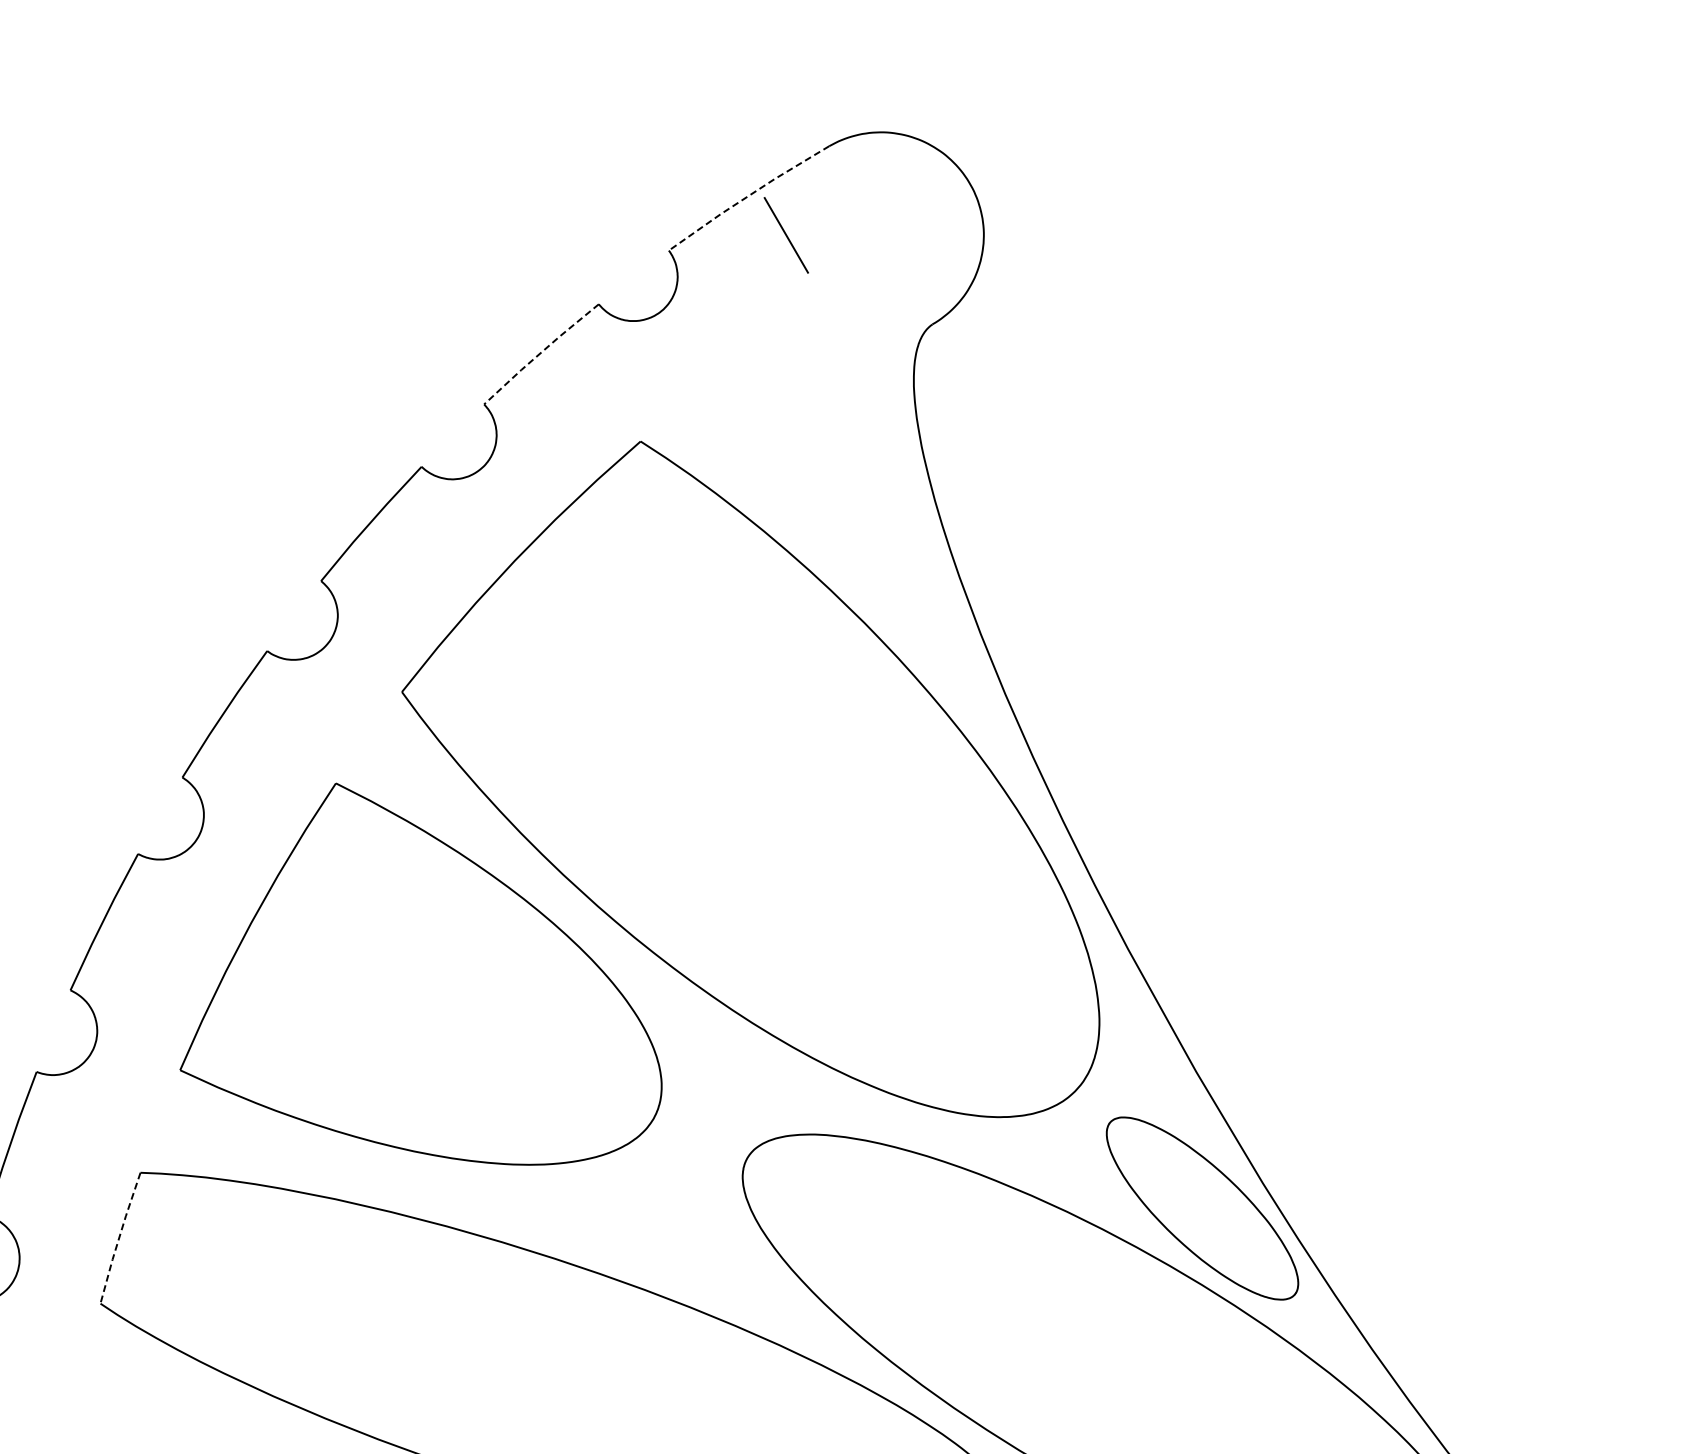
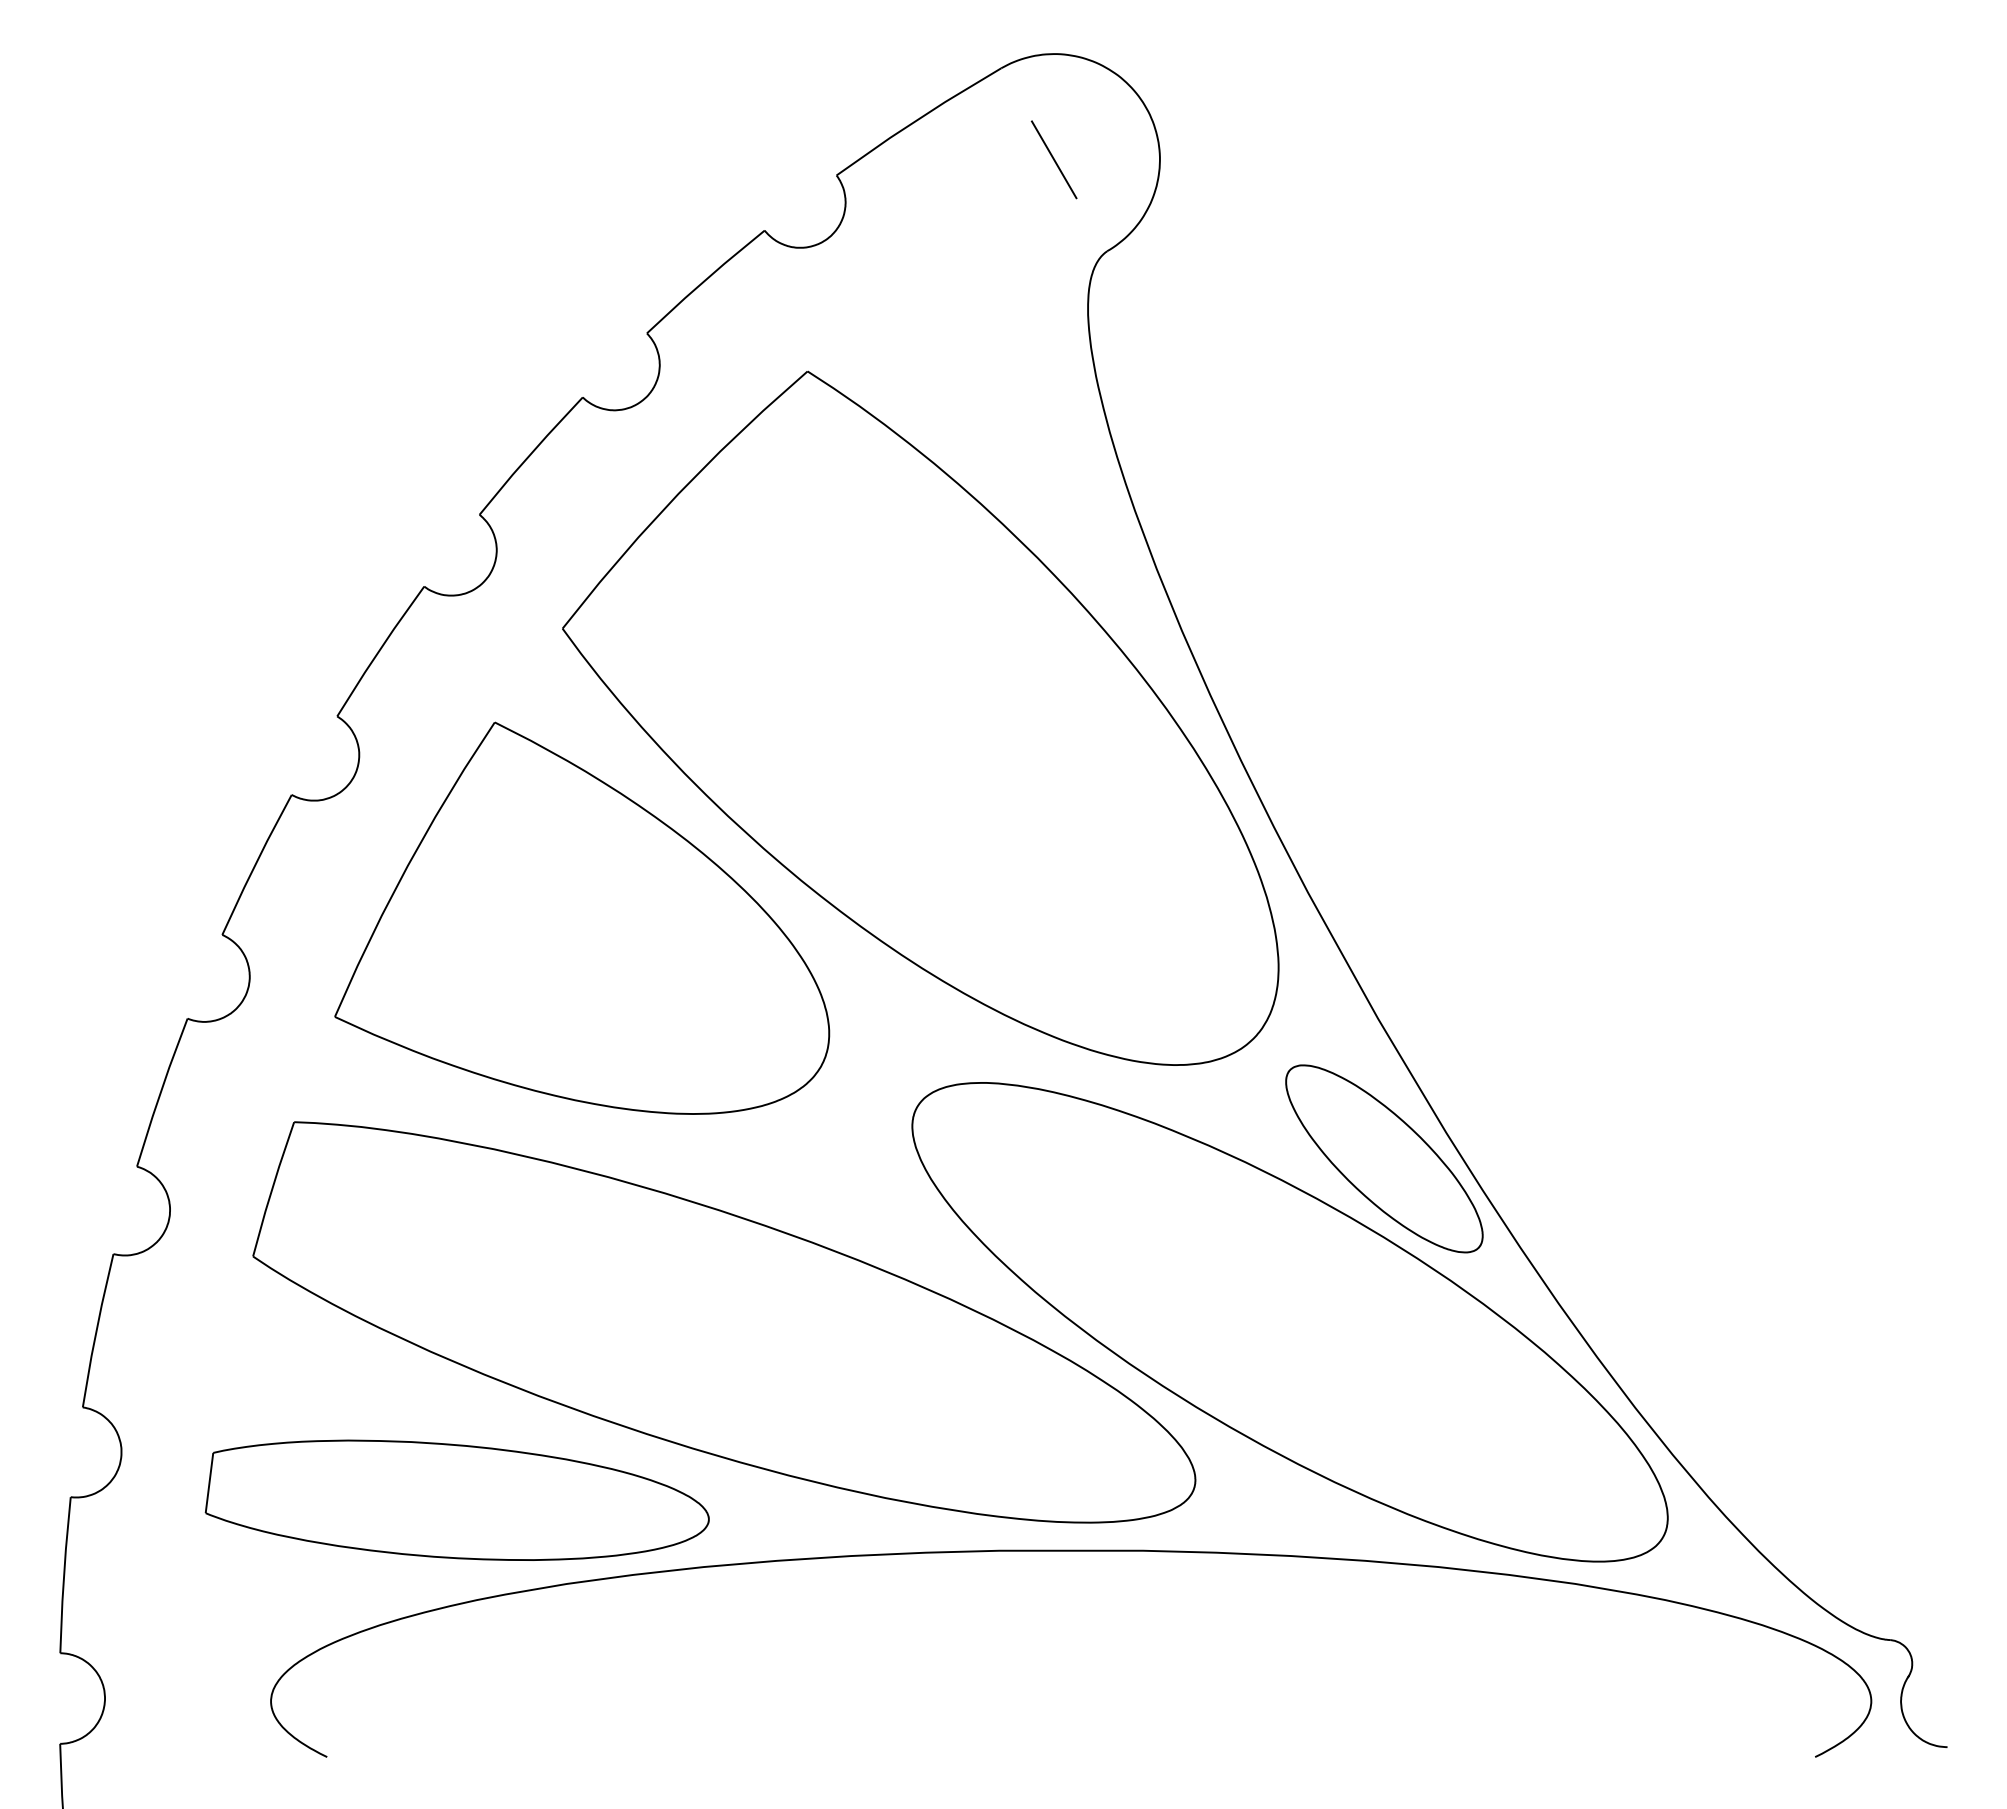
line: (747, 196) -> (917, 119), dashed -> solid
line: (785, 235) -> (1053, 159), moved
line: (540, 353) -> (704, 281), dashed -> solid
line: (119, 1238) -> (272, 1189), dashed -> solid

